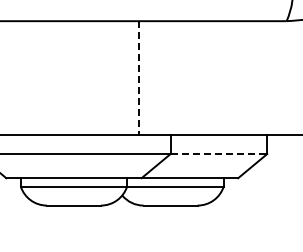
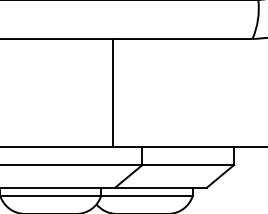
line: (139, 77) -> (112, 92), dashed -> solid
line: (219, 154) -> (188, 165), dashed -> solid

